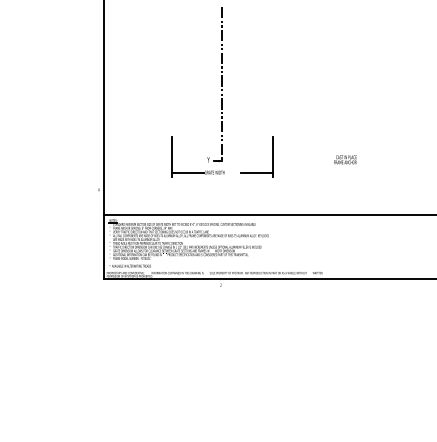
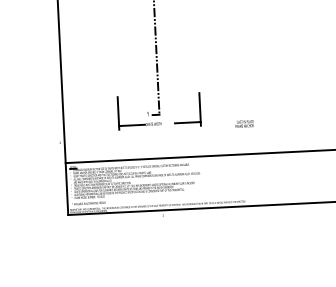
text: (345, 159) -> (244, 123), moved

